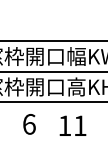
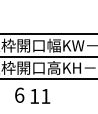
text: (72, 126) -> (40, 96), moved

